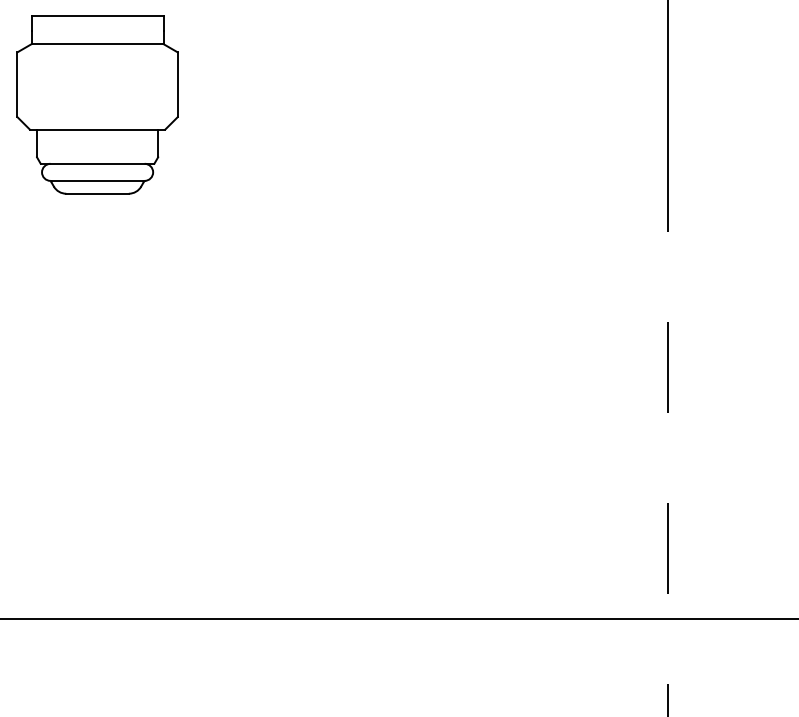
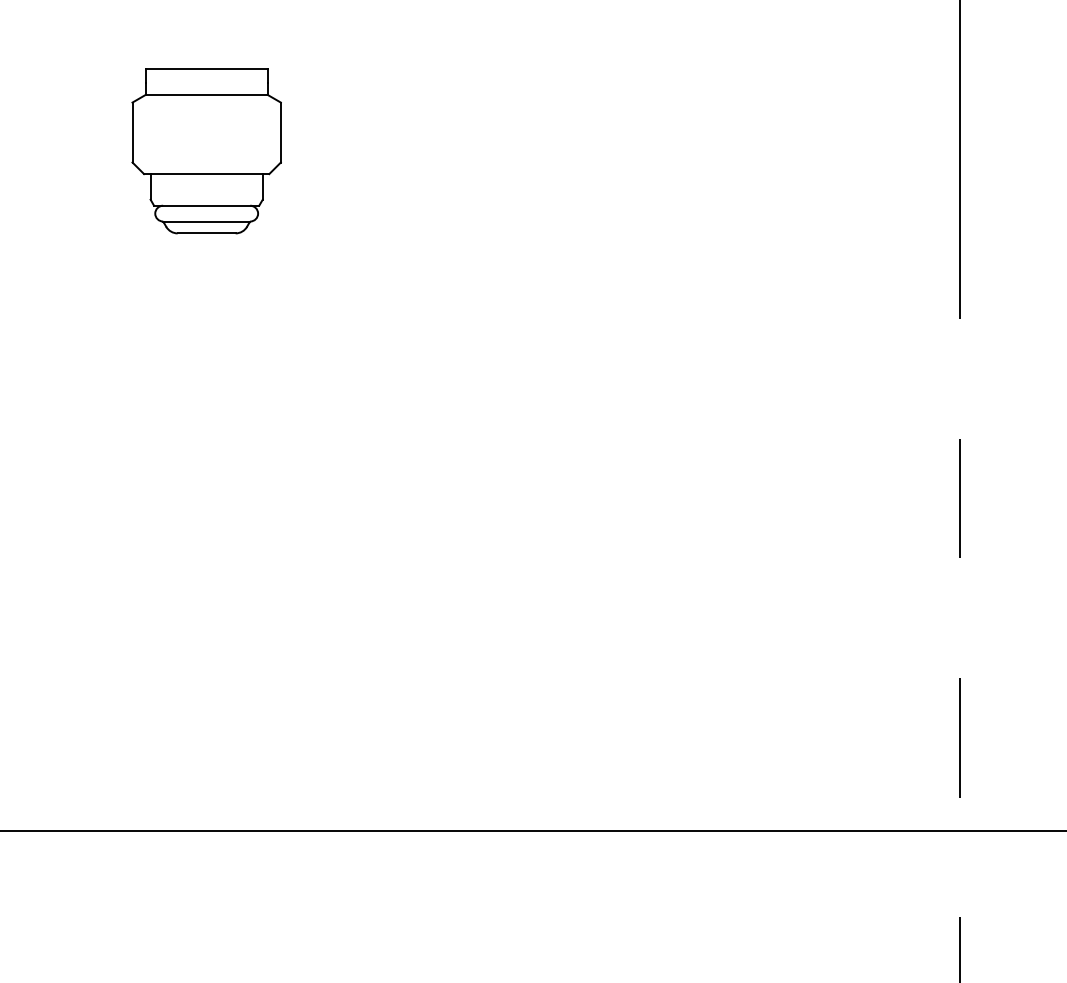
part: (97, 104) -> (206, 150), size x0.7

